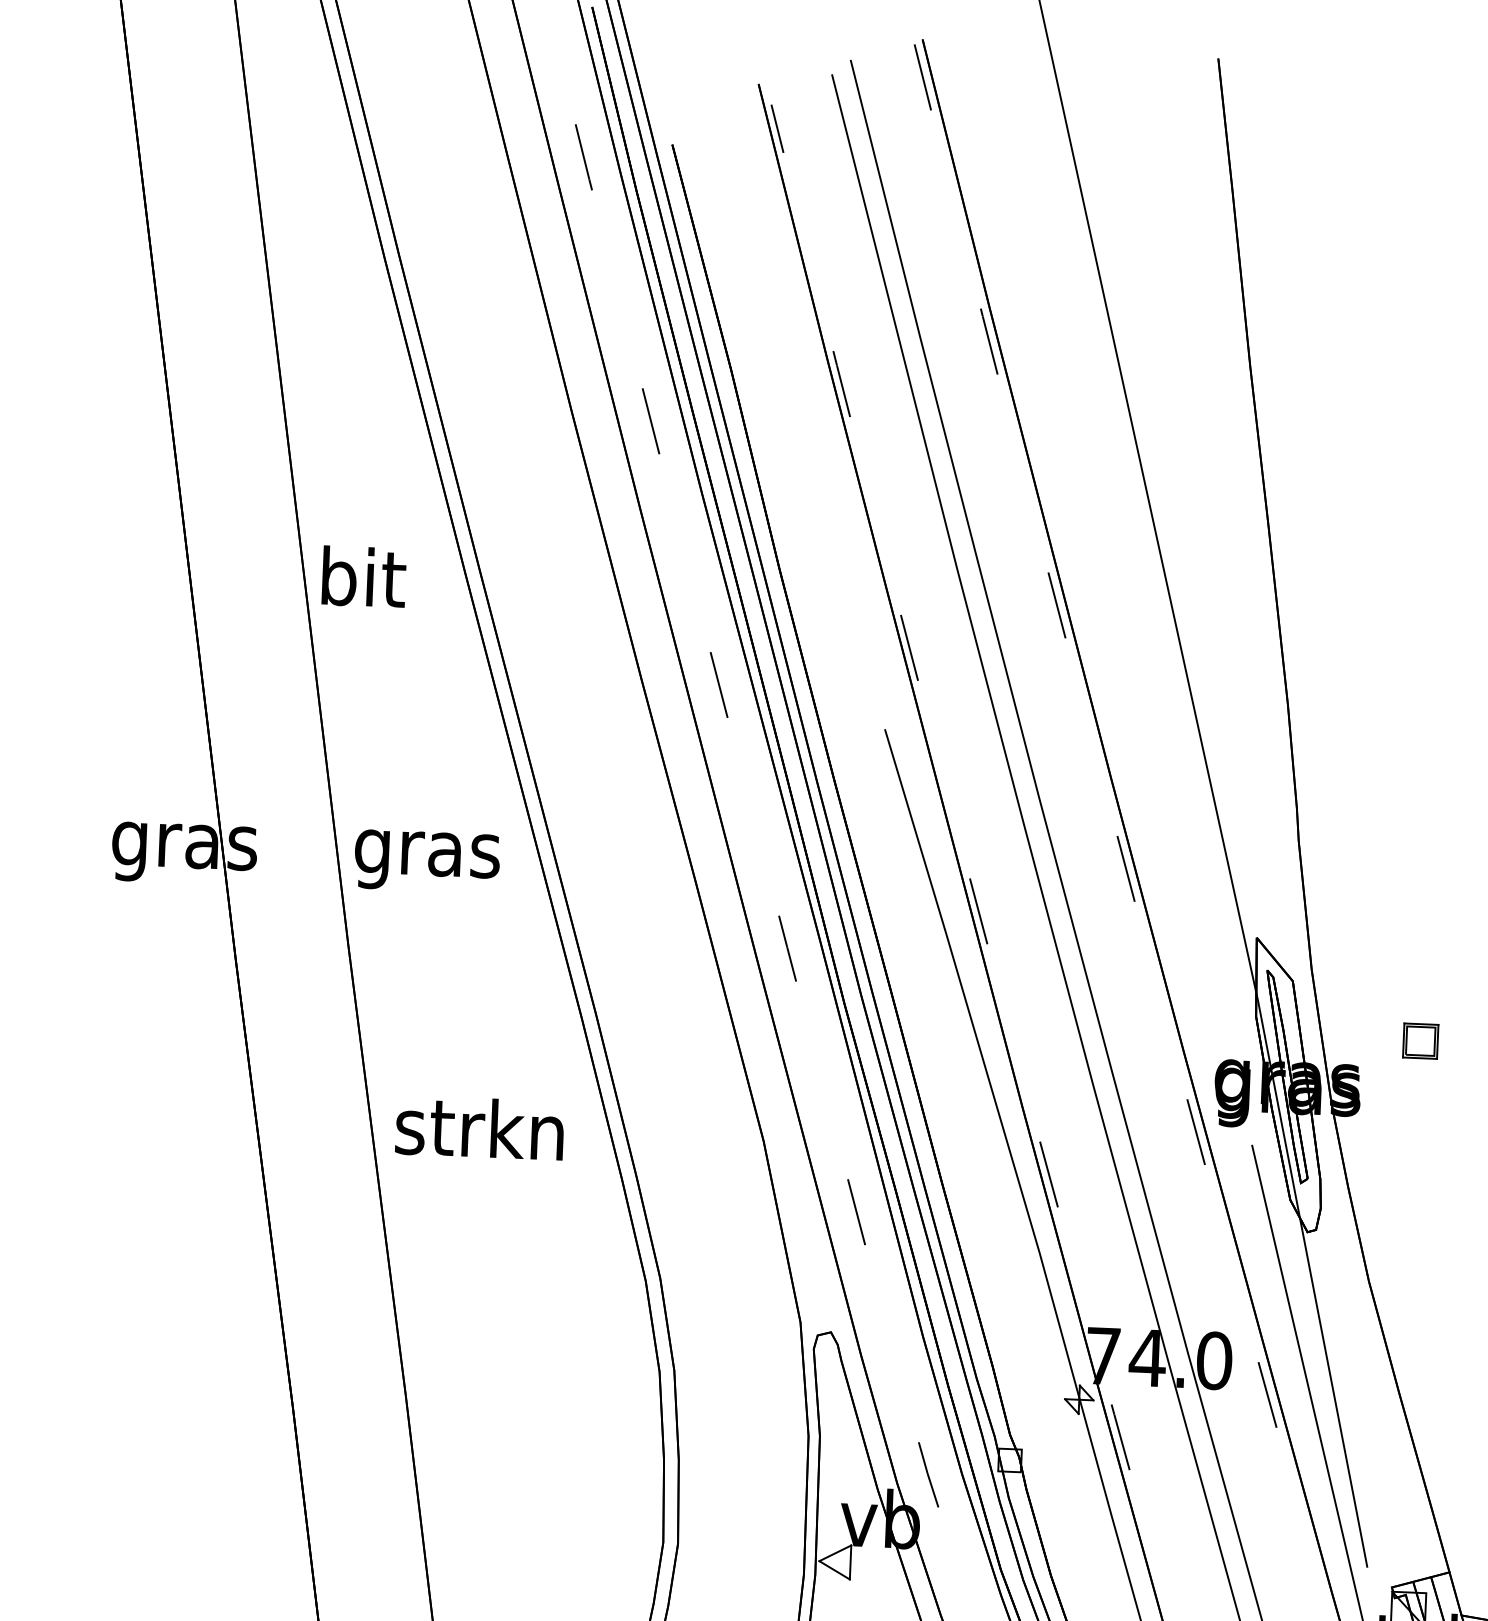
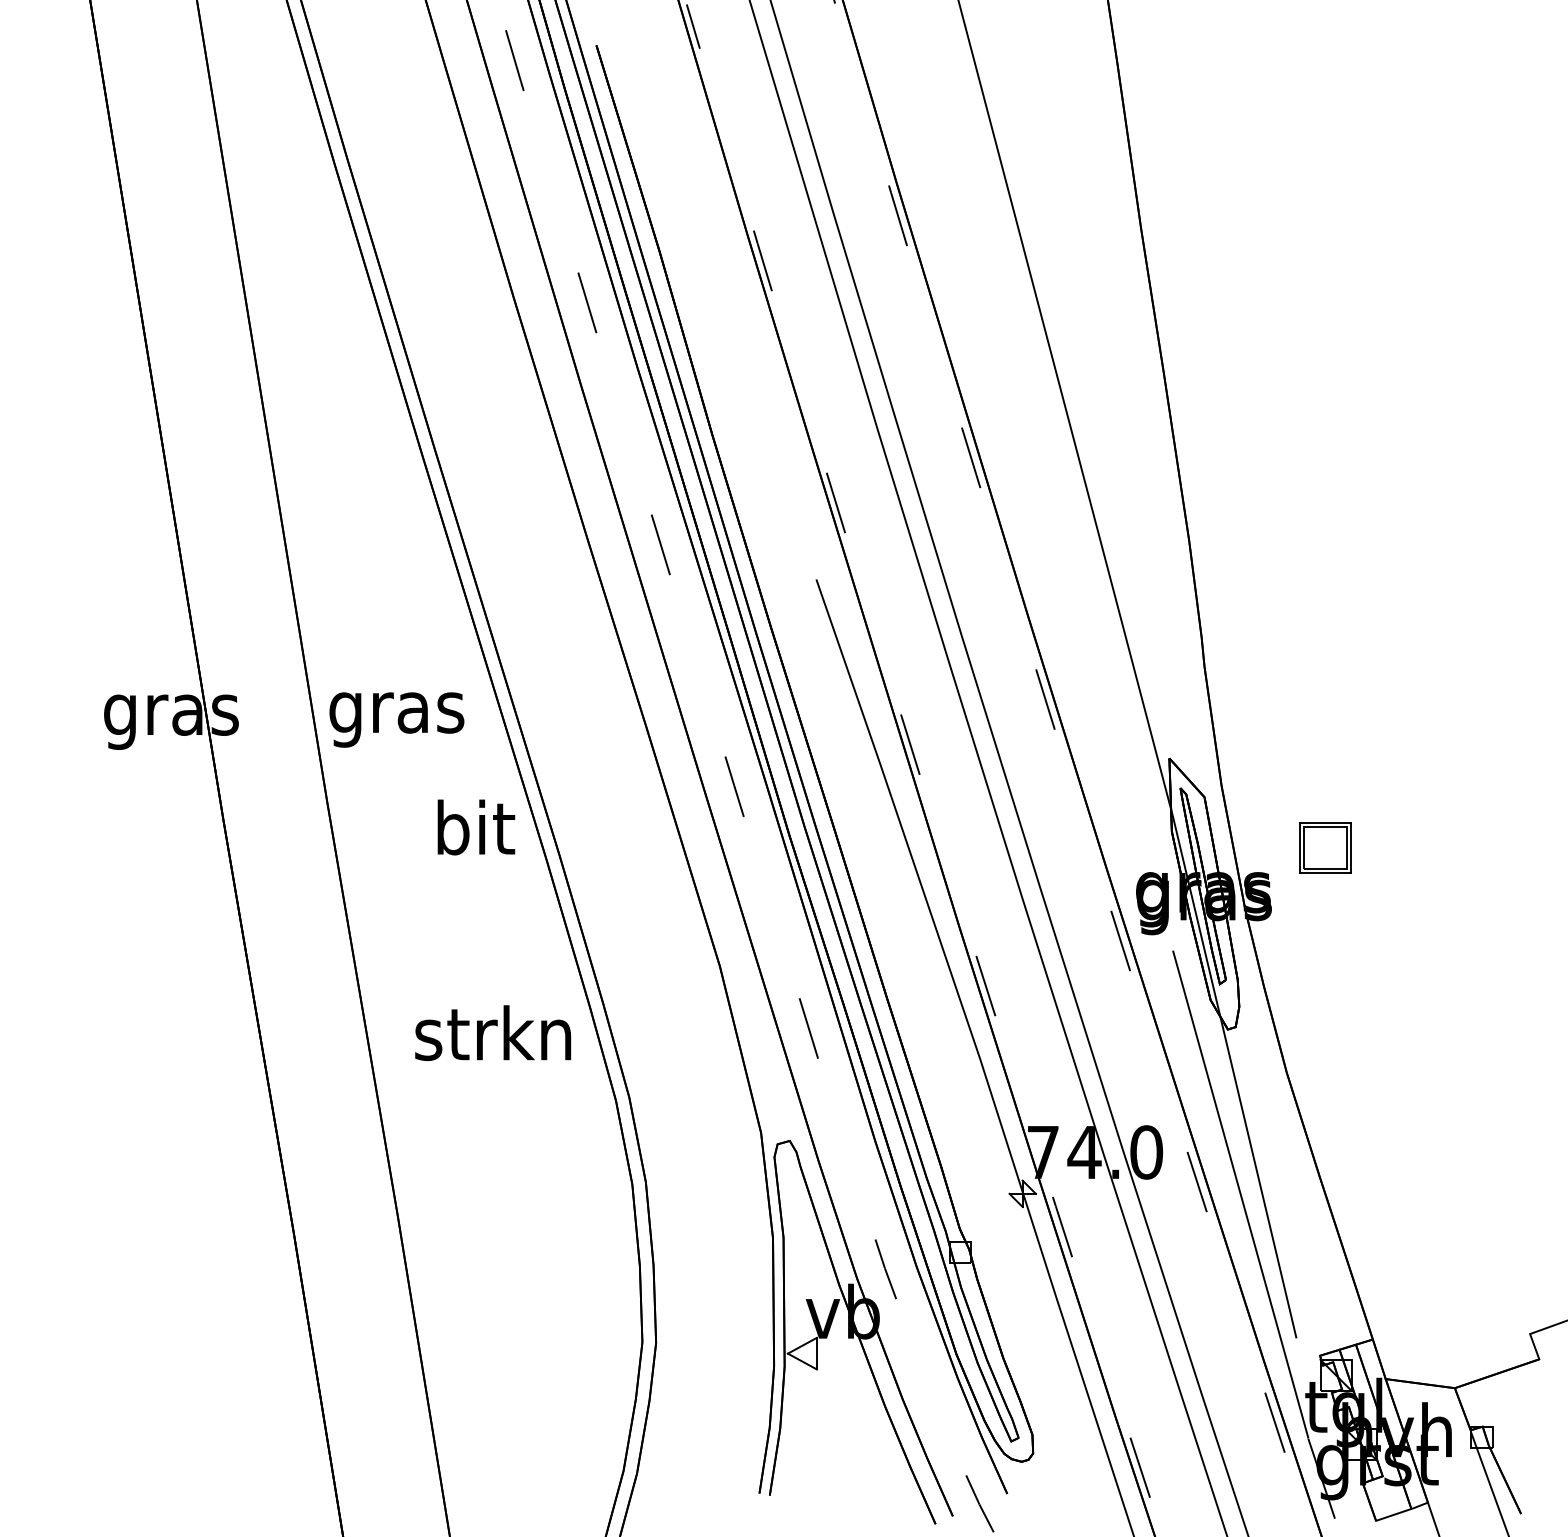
text: (364, 577) -> (476, 827), moved
part: (1420, 1040) -> (1325, 847), size x1.6
text: (480, 1128) -> (493, 1033), moved

